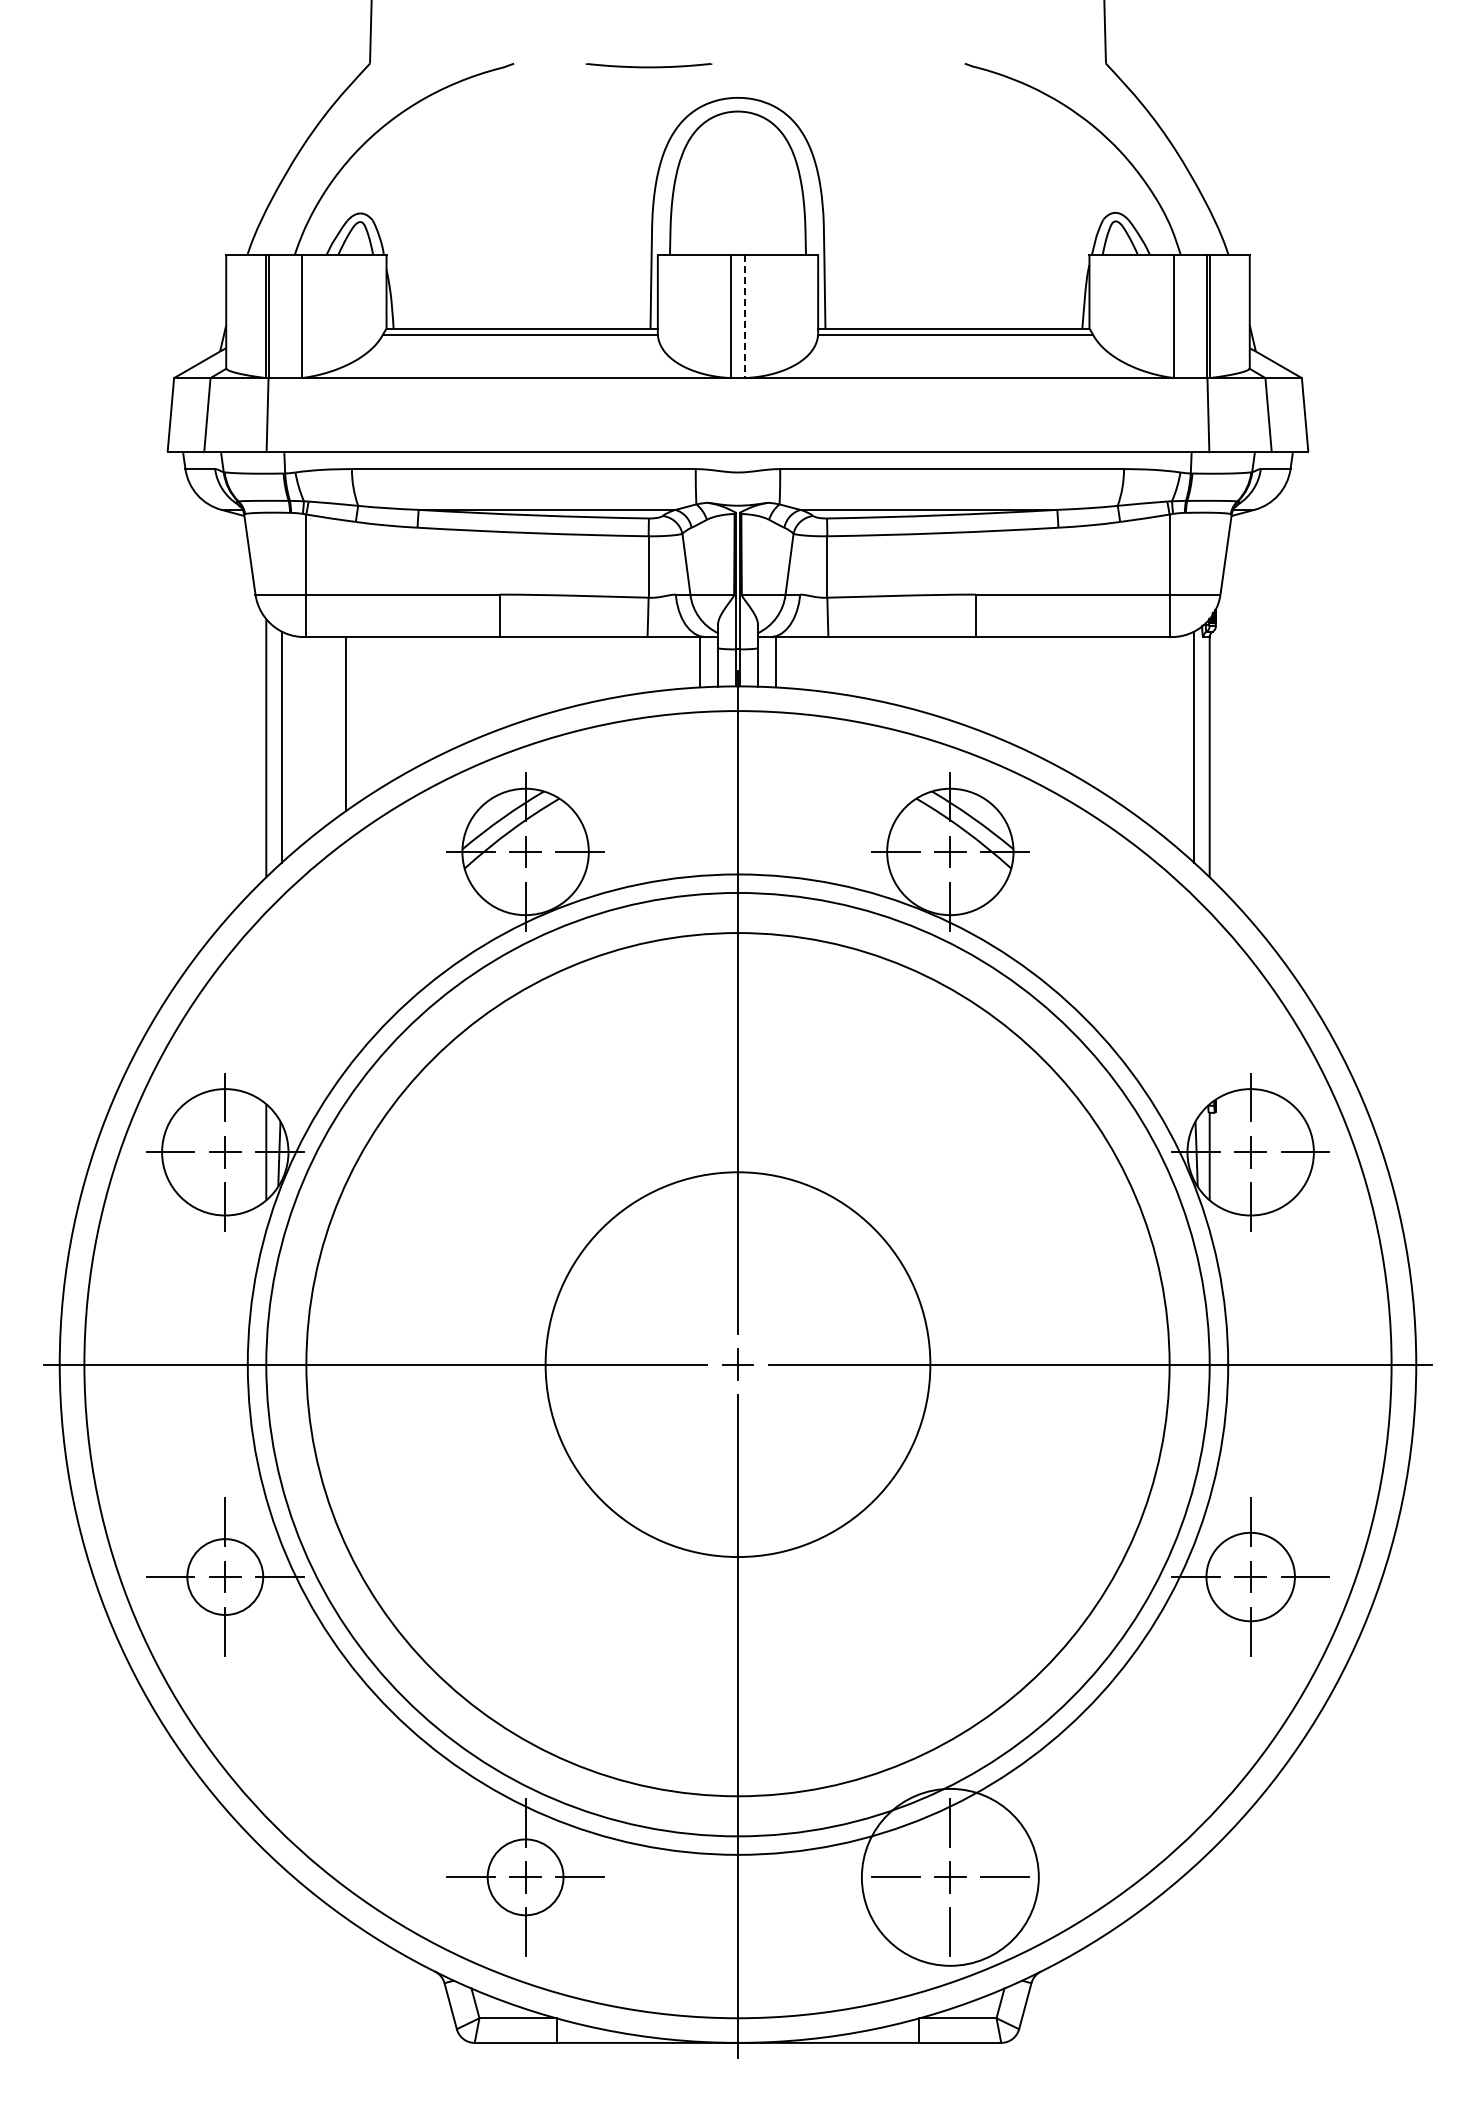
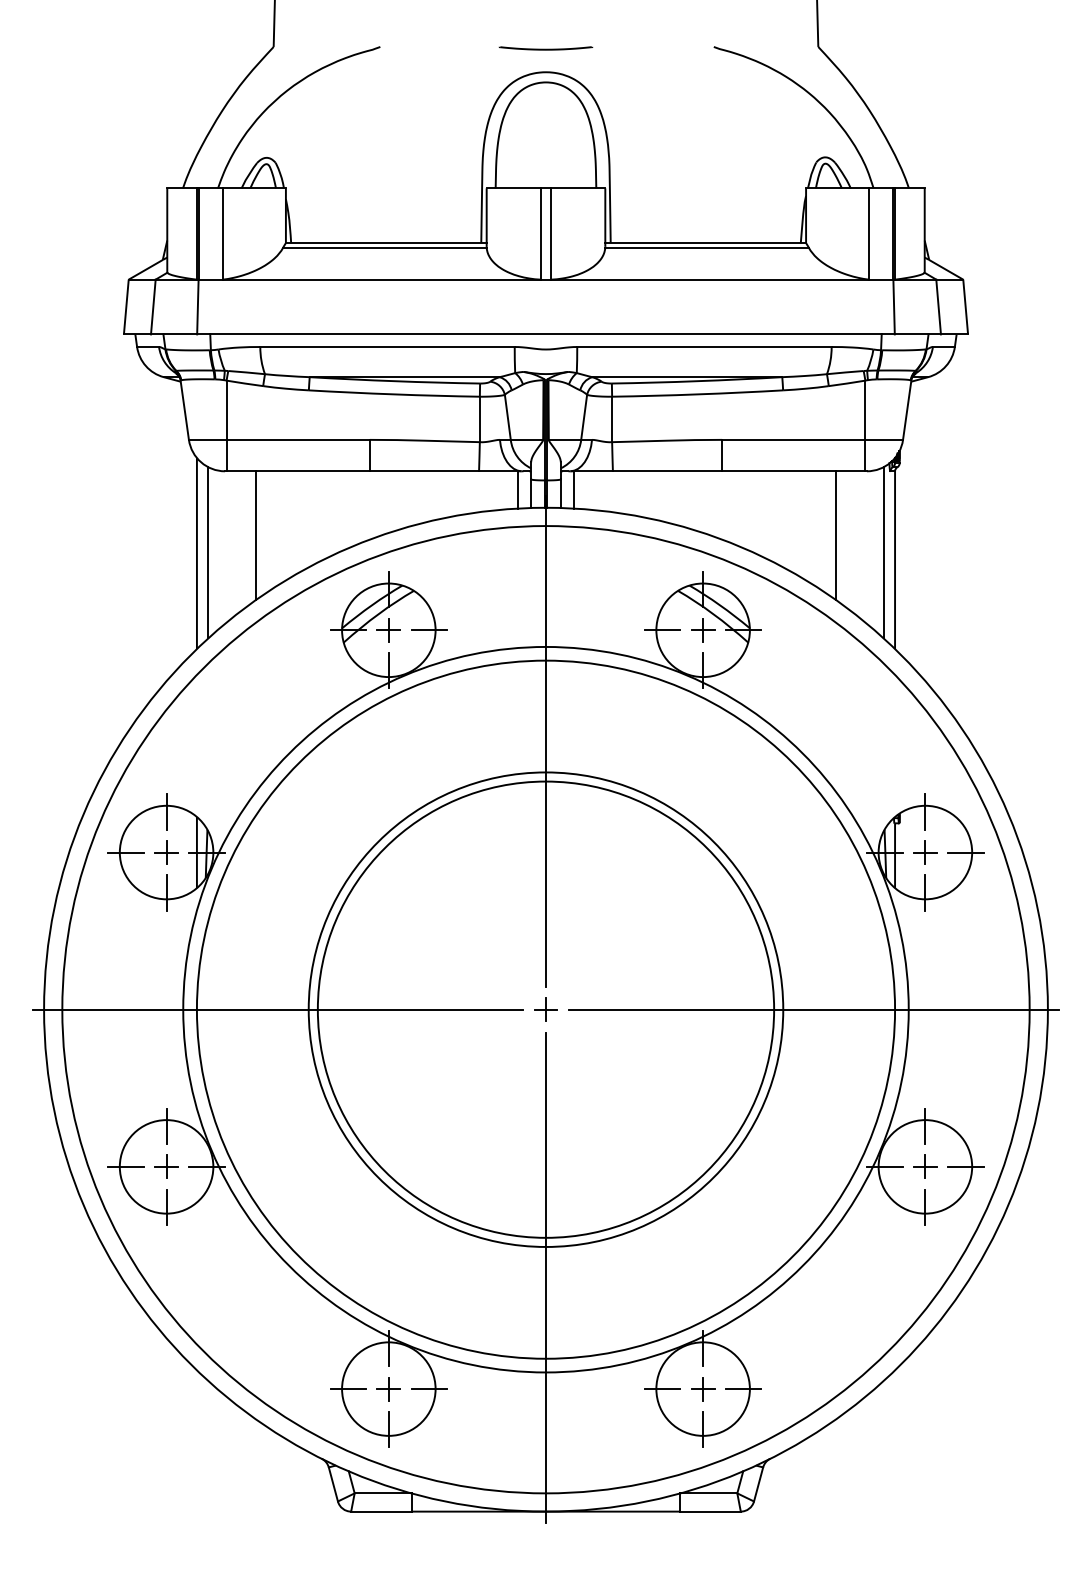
curve: (648, 66) -> (545, 49), moved
line: (745, 316) -> (551, 234), dashed -> solid
line: (1130, 724) -> (836, 535), added
circle: (737, 1364) -> (545, 1009), size x0.71
circle: (737, 1364) -> (545, 1009), size x1.67
circle: (225, 1576) -> (166, 1166), size x1.67
circle: (1250, 1576) -> (925, 1166), size x1.43
circle: (525, 1877) -> (388, 1389), size x1.67
circle: (950, 1877) -> (703, 1389), size x0.71

